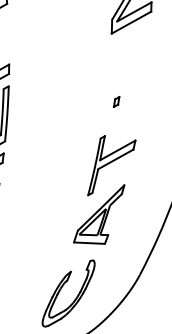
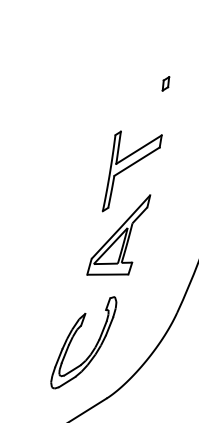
part: (116, 101) -> (165, 83), moved

